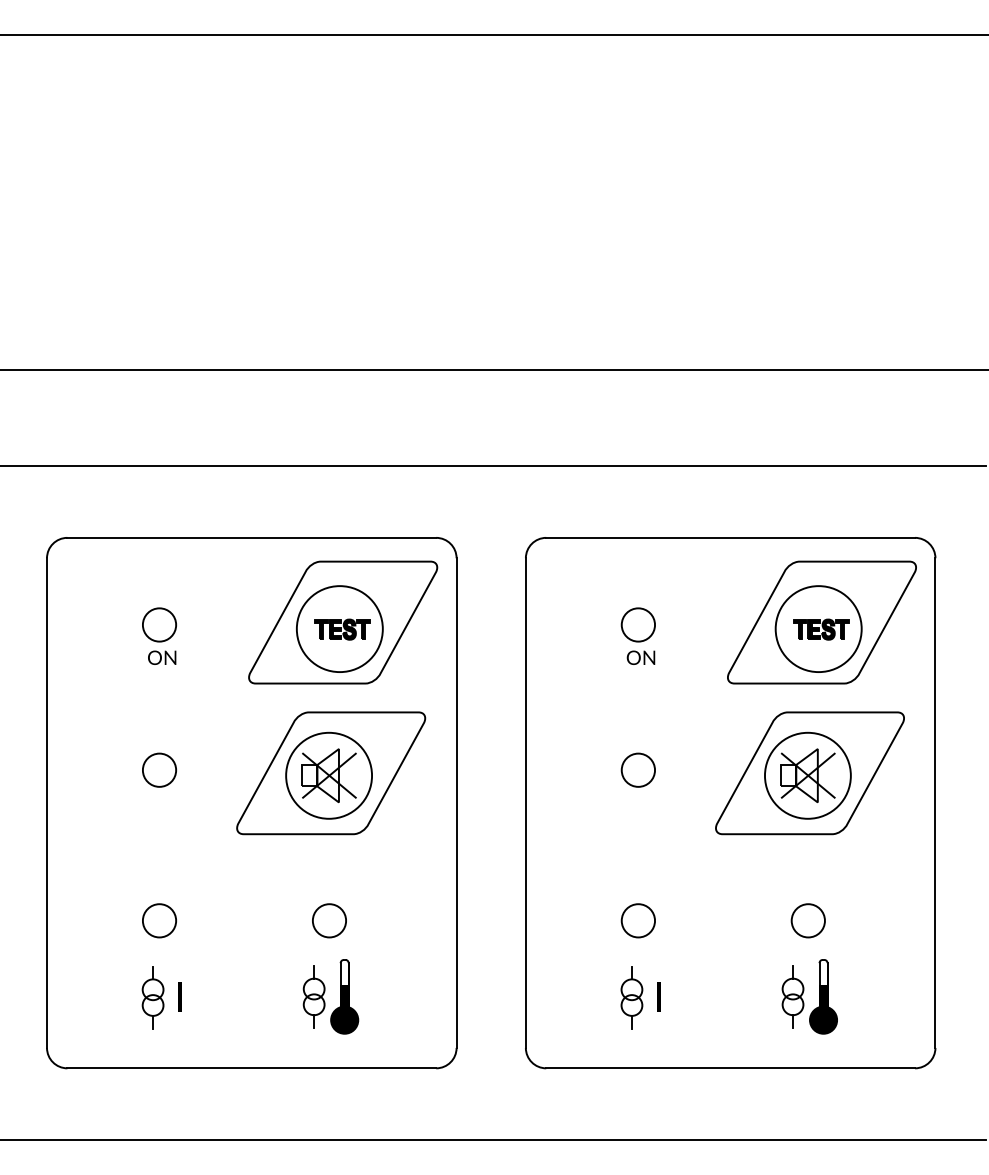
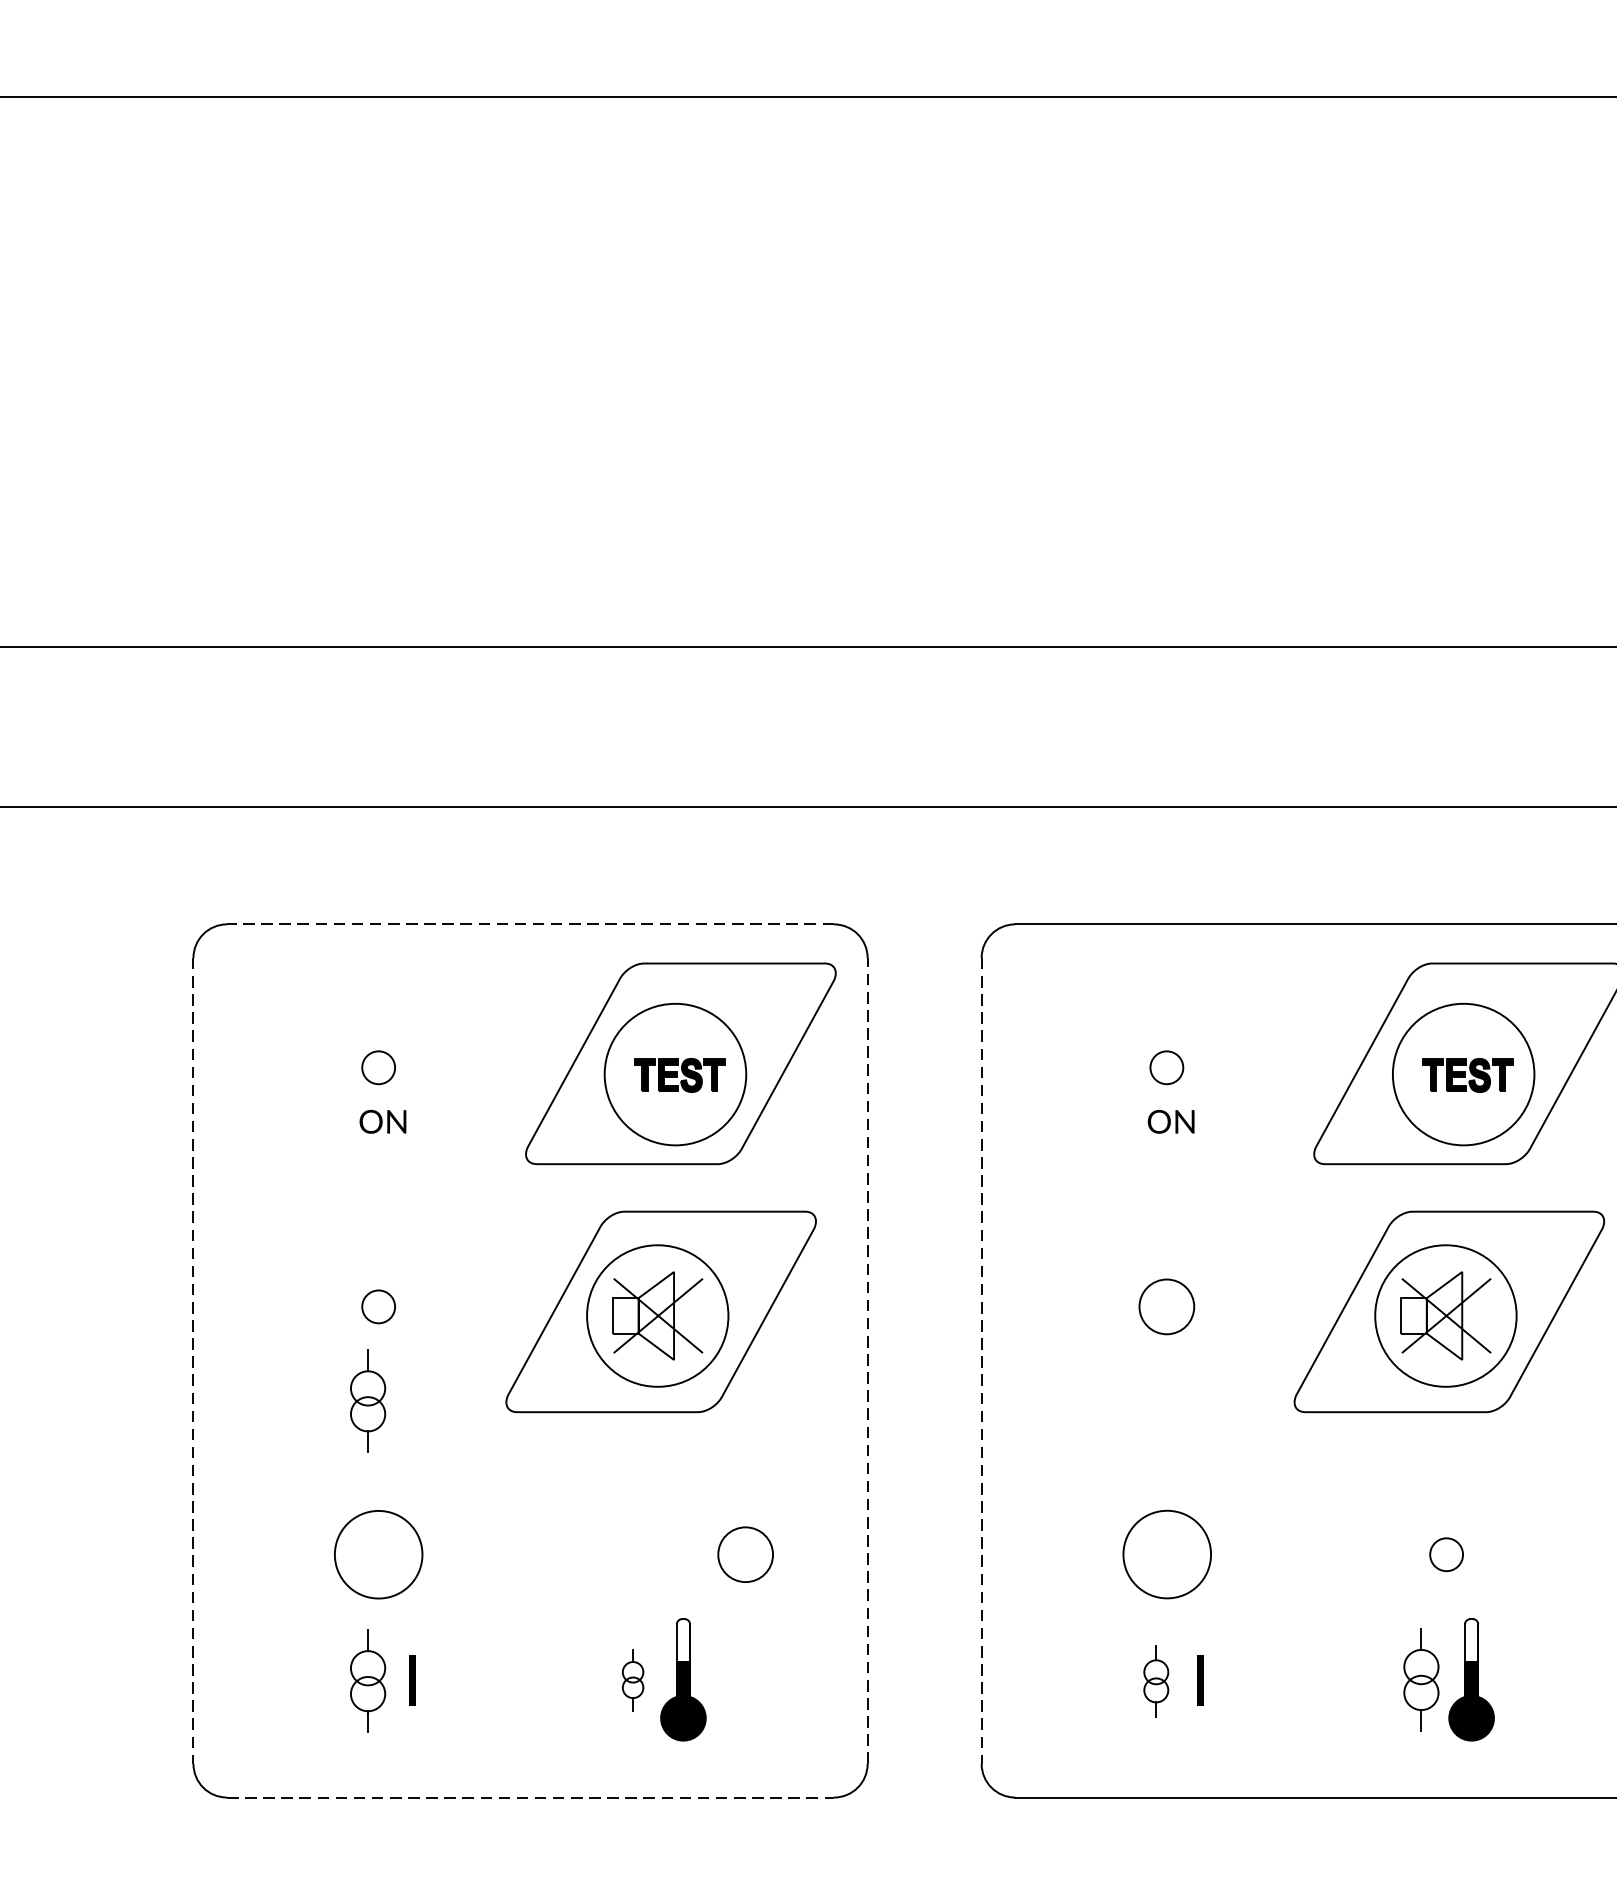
line: (251, 537) -> (530, 923), solid -> dashed
circle: (159, 624) -> (378, 1066), size x0.6
circle: (638, 624) -> (1167, 1066), size x0.6
circle: (159, 769) -> (378, 1305), size x0.6
line: (47, 803) -> (194, 1361), solid -> dashed
line: (456, 803) -> (867, 1361), solid -> dashed
line: (525, 803) -> (981, 1361), solid -> dashed
part: (152, 827) -> (367, 1401), added
circle: (159, 920) -> (378, 1554), size x1.6
circle: (329, 920) -> (745, 1554), moved
circle: (637, 920) -> (1165, 1554), size x1.6
circle: (807, 920) -> (1445, 1554), size x0.6
part: (313, 996) -> (632, 1679), size x0.6
part: (631, 997) -> (1155, 1680), size x0.7
line: (252, 1068) -> (531, 1797), solid -> dashed

